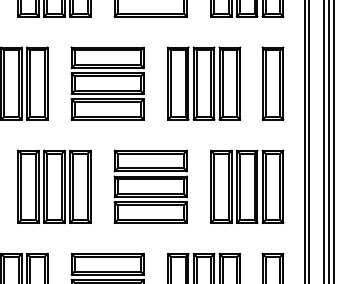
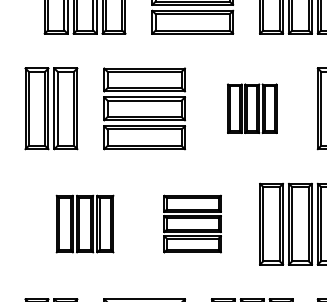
part: (203, 83) -> (251, 108), size x0.6
part: (54, 186) -> (85, 223), size x0.7
part: (150, 186) -> (192, 223), size x0.7

